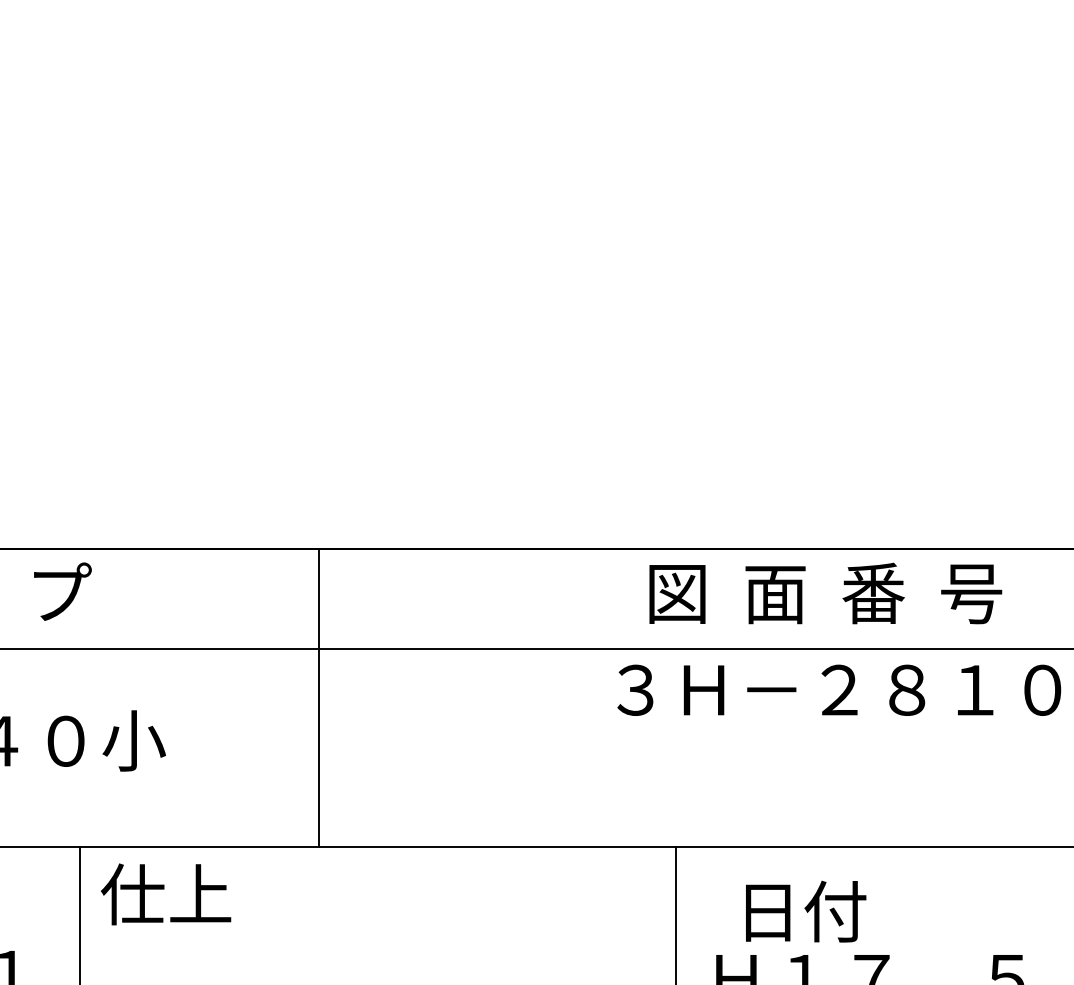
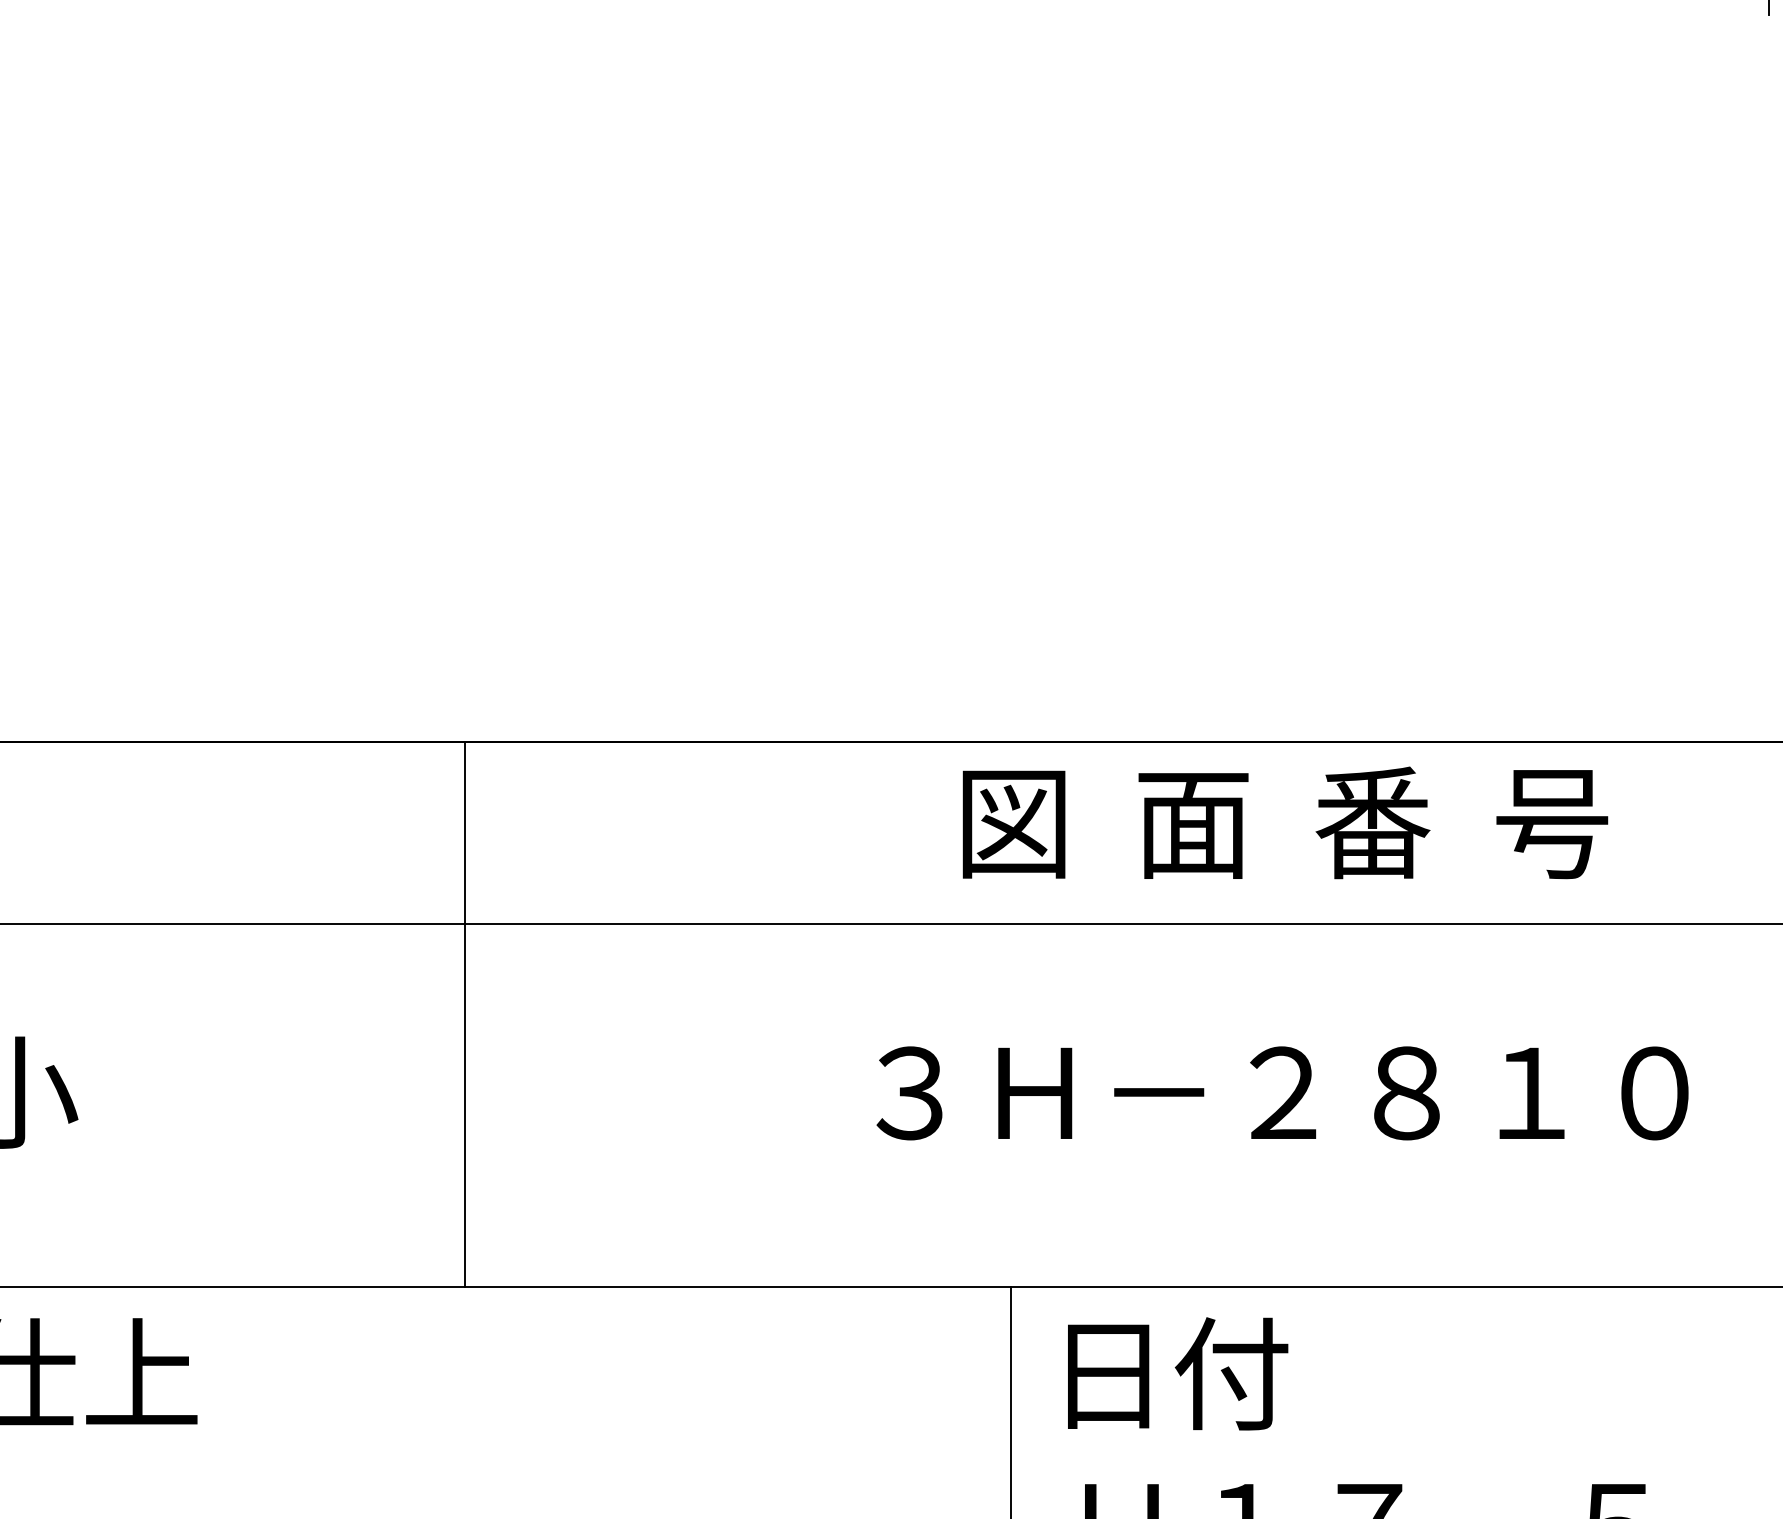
text: (839, 689) -> (1283, 1091), moved
line: (318, 698) -> (465, 1015), moved
text: (806, 911) -> (1178, 1373), moved

